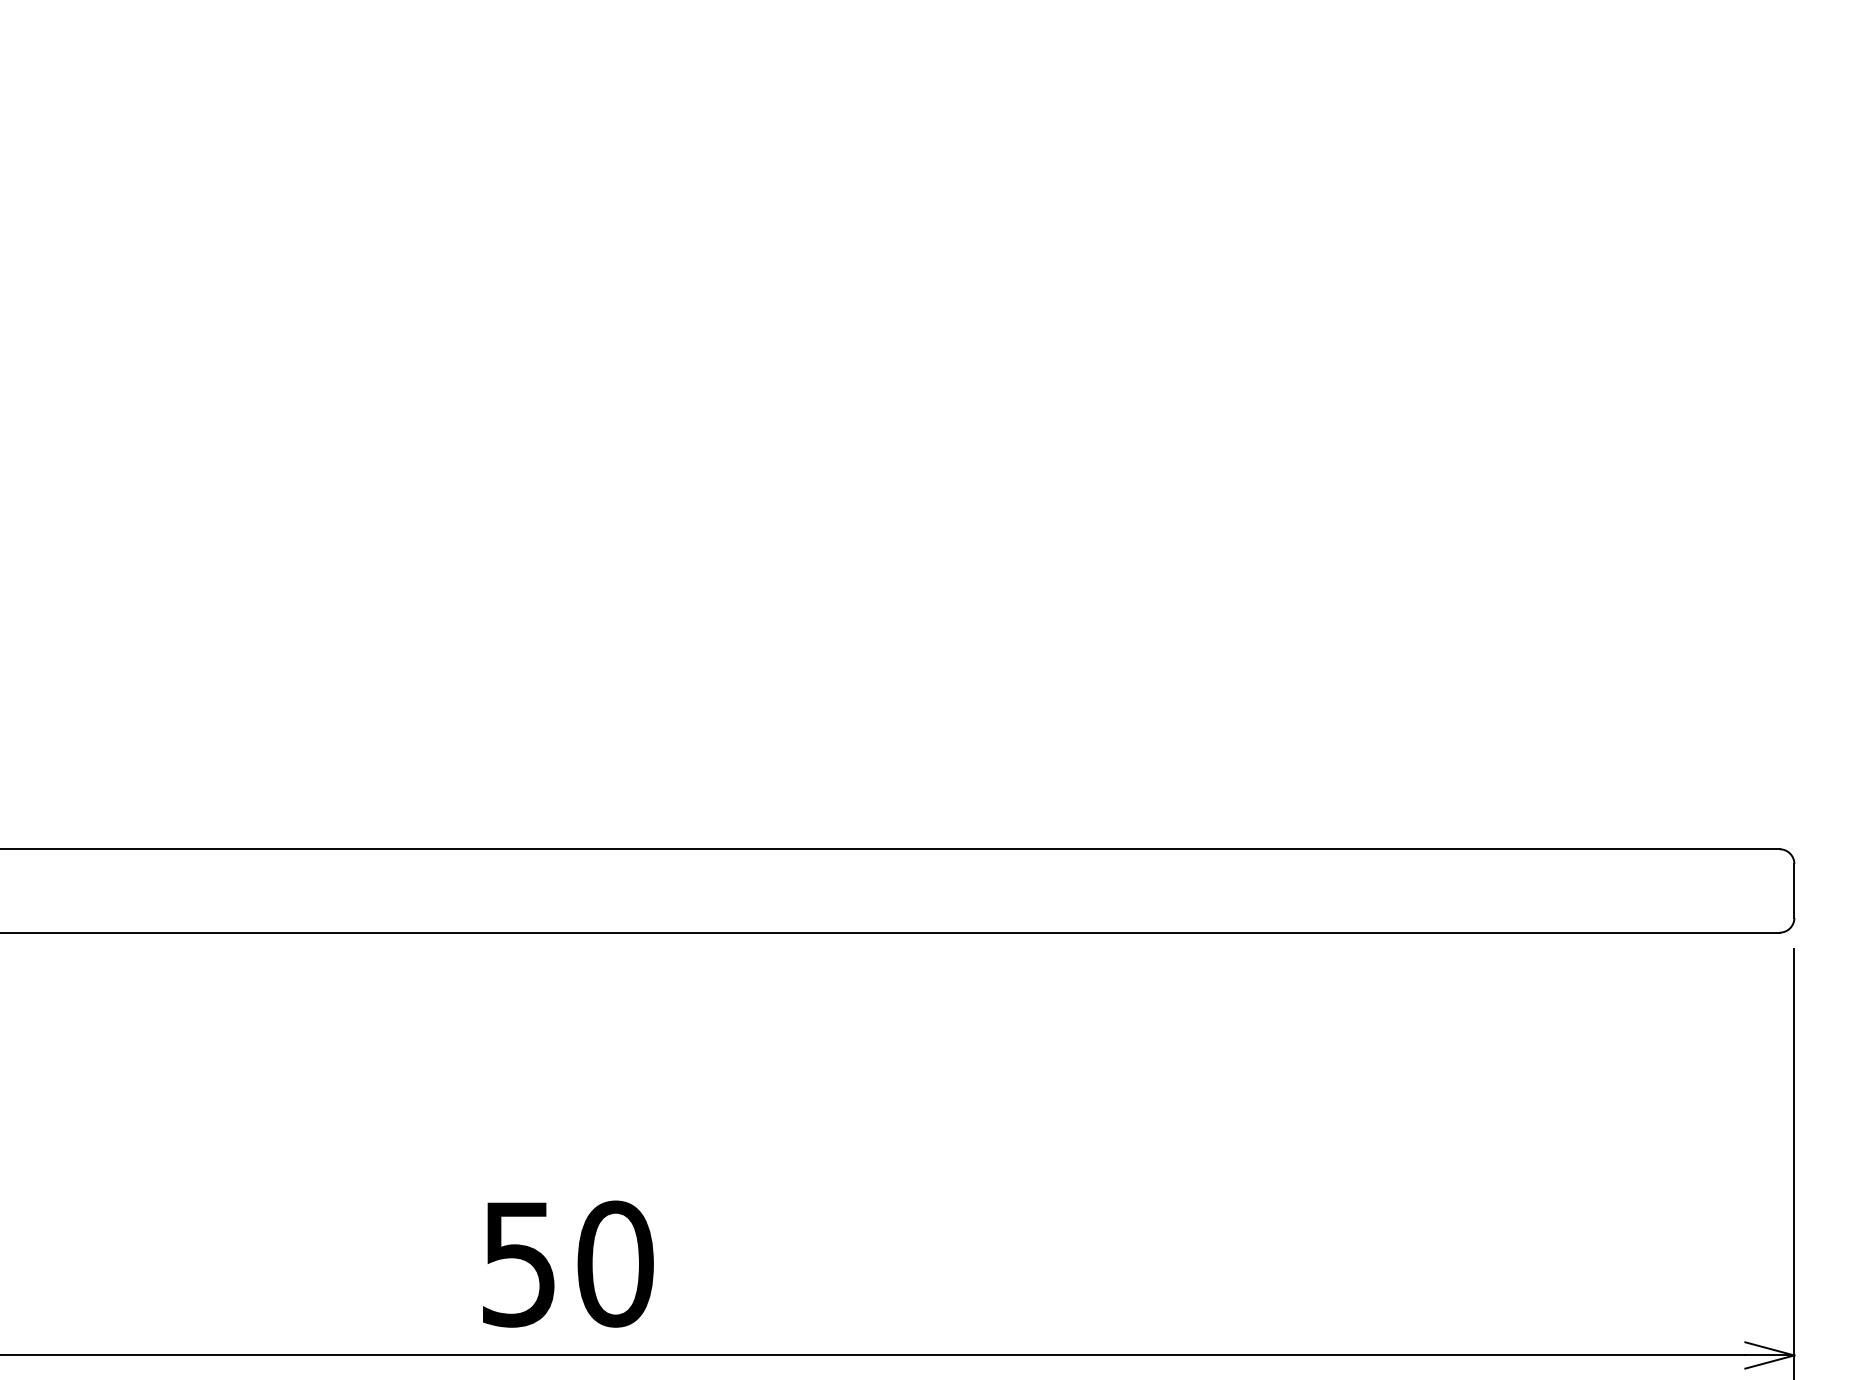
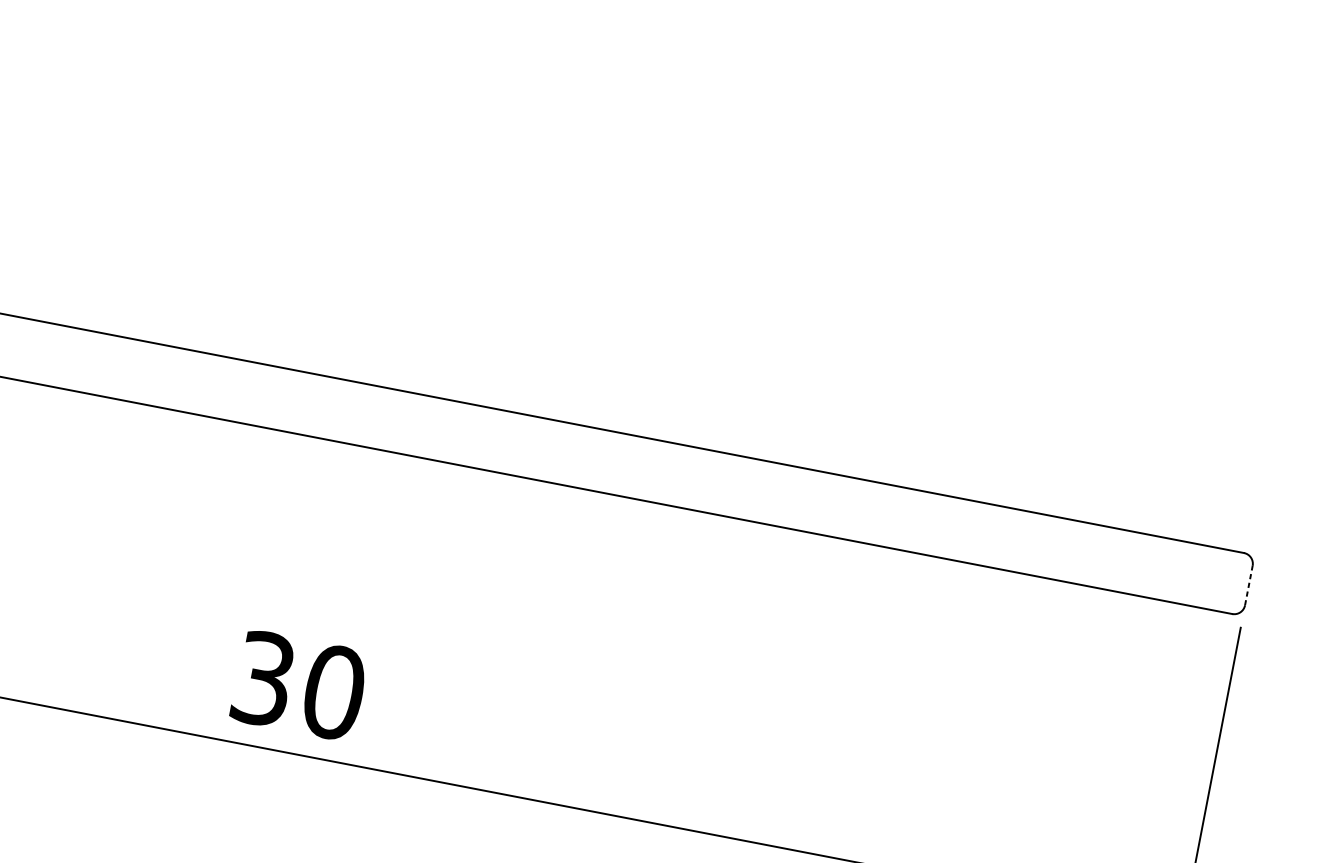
line: (1794, 890) -> (1249, 585), solid -> dashed
text: (518, 1263) -> (263, 678), 50 -> 30

